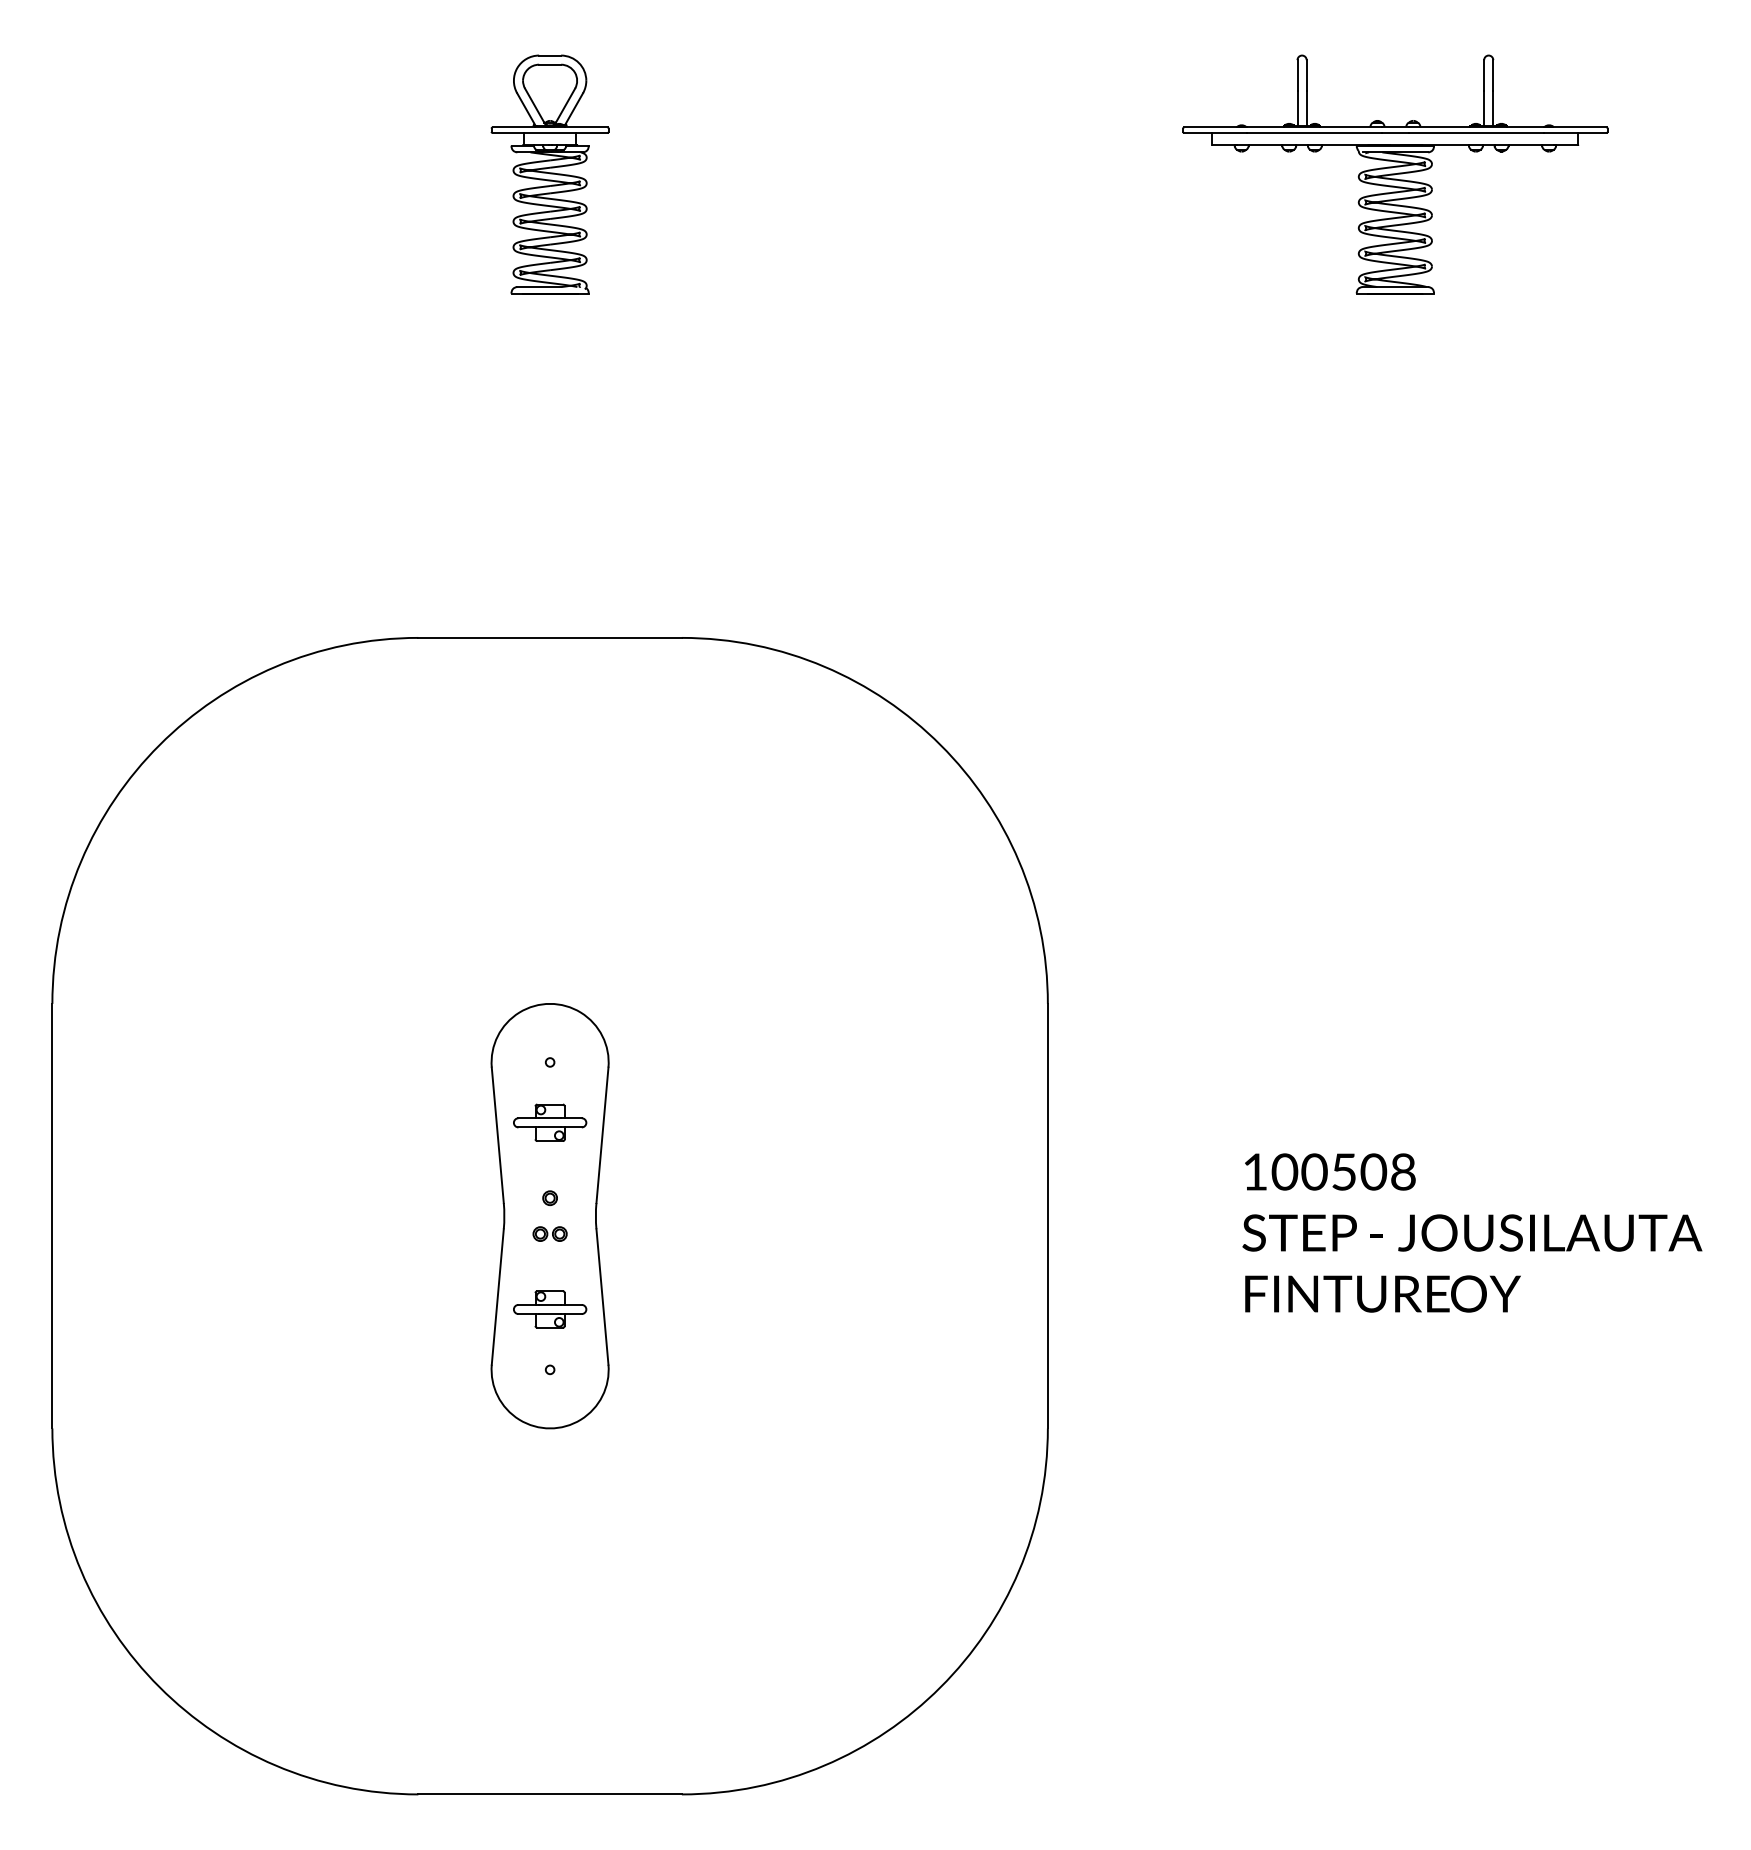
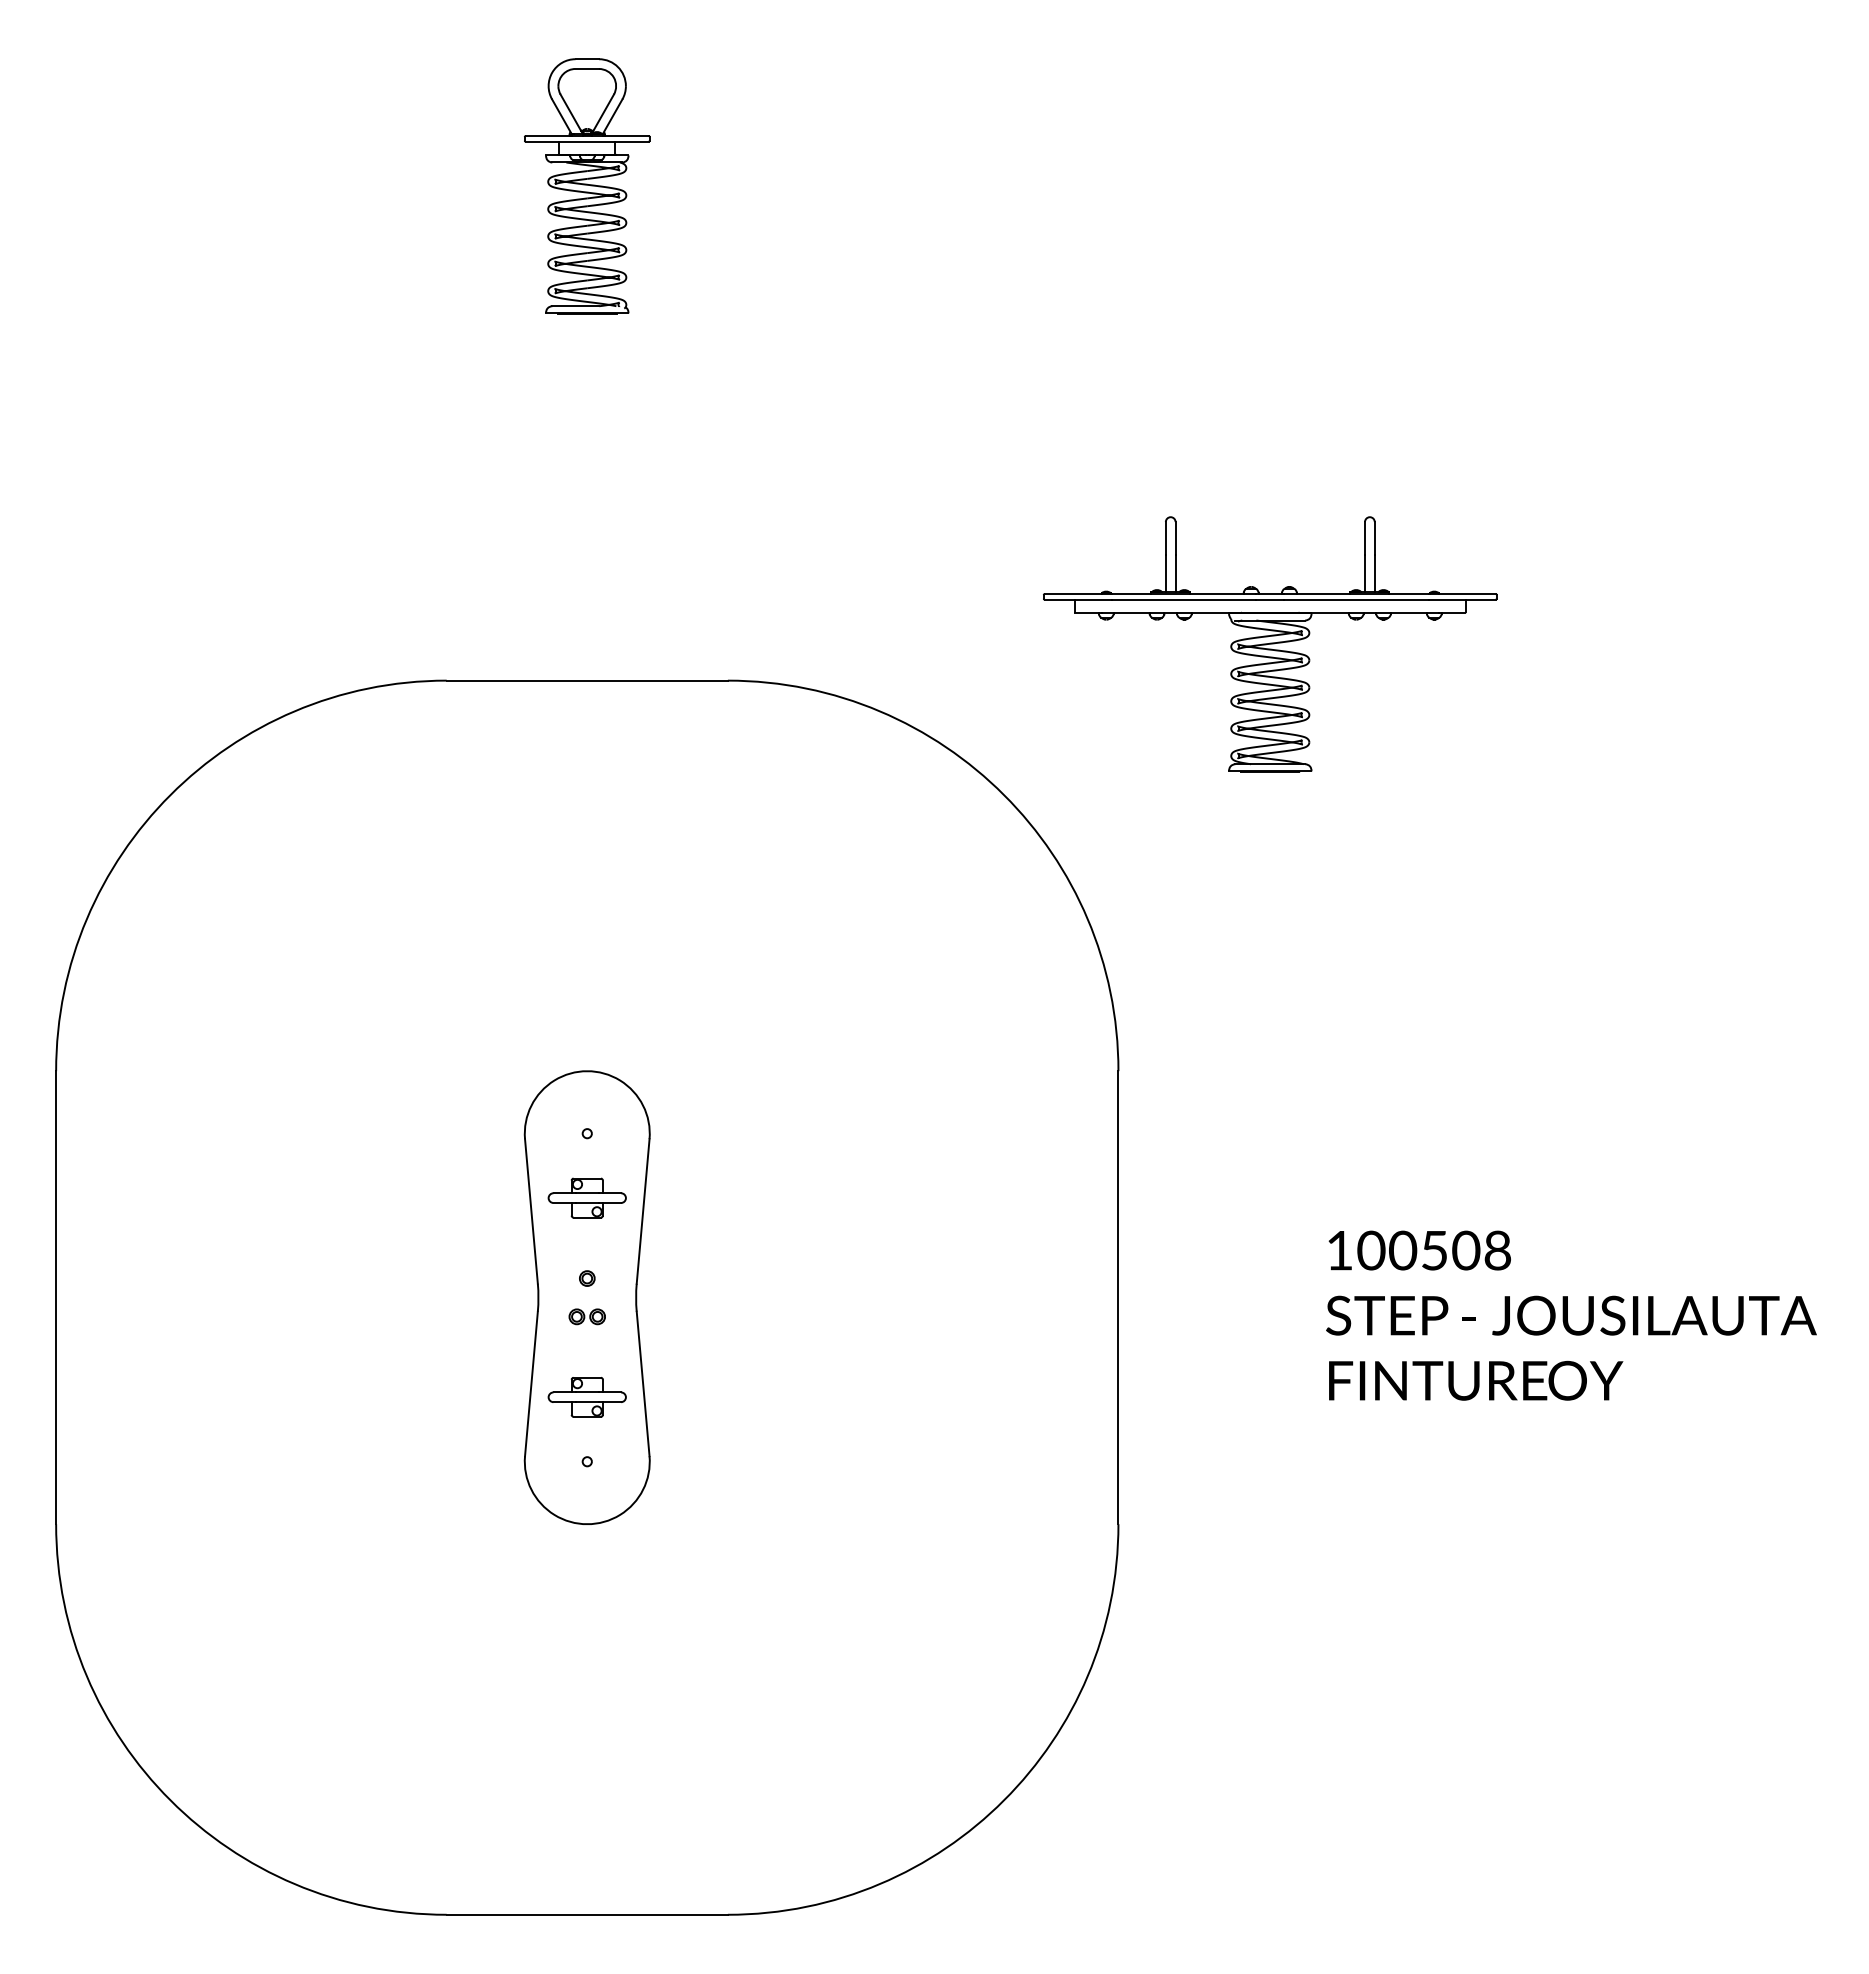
part: (1395, 174) -> (1270, 644), moved

